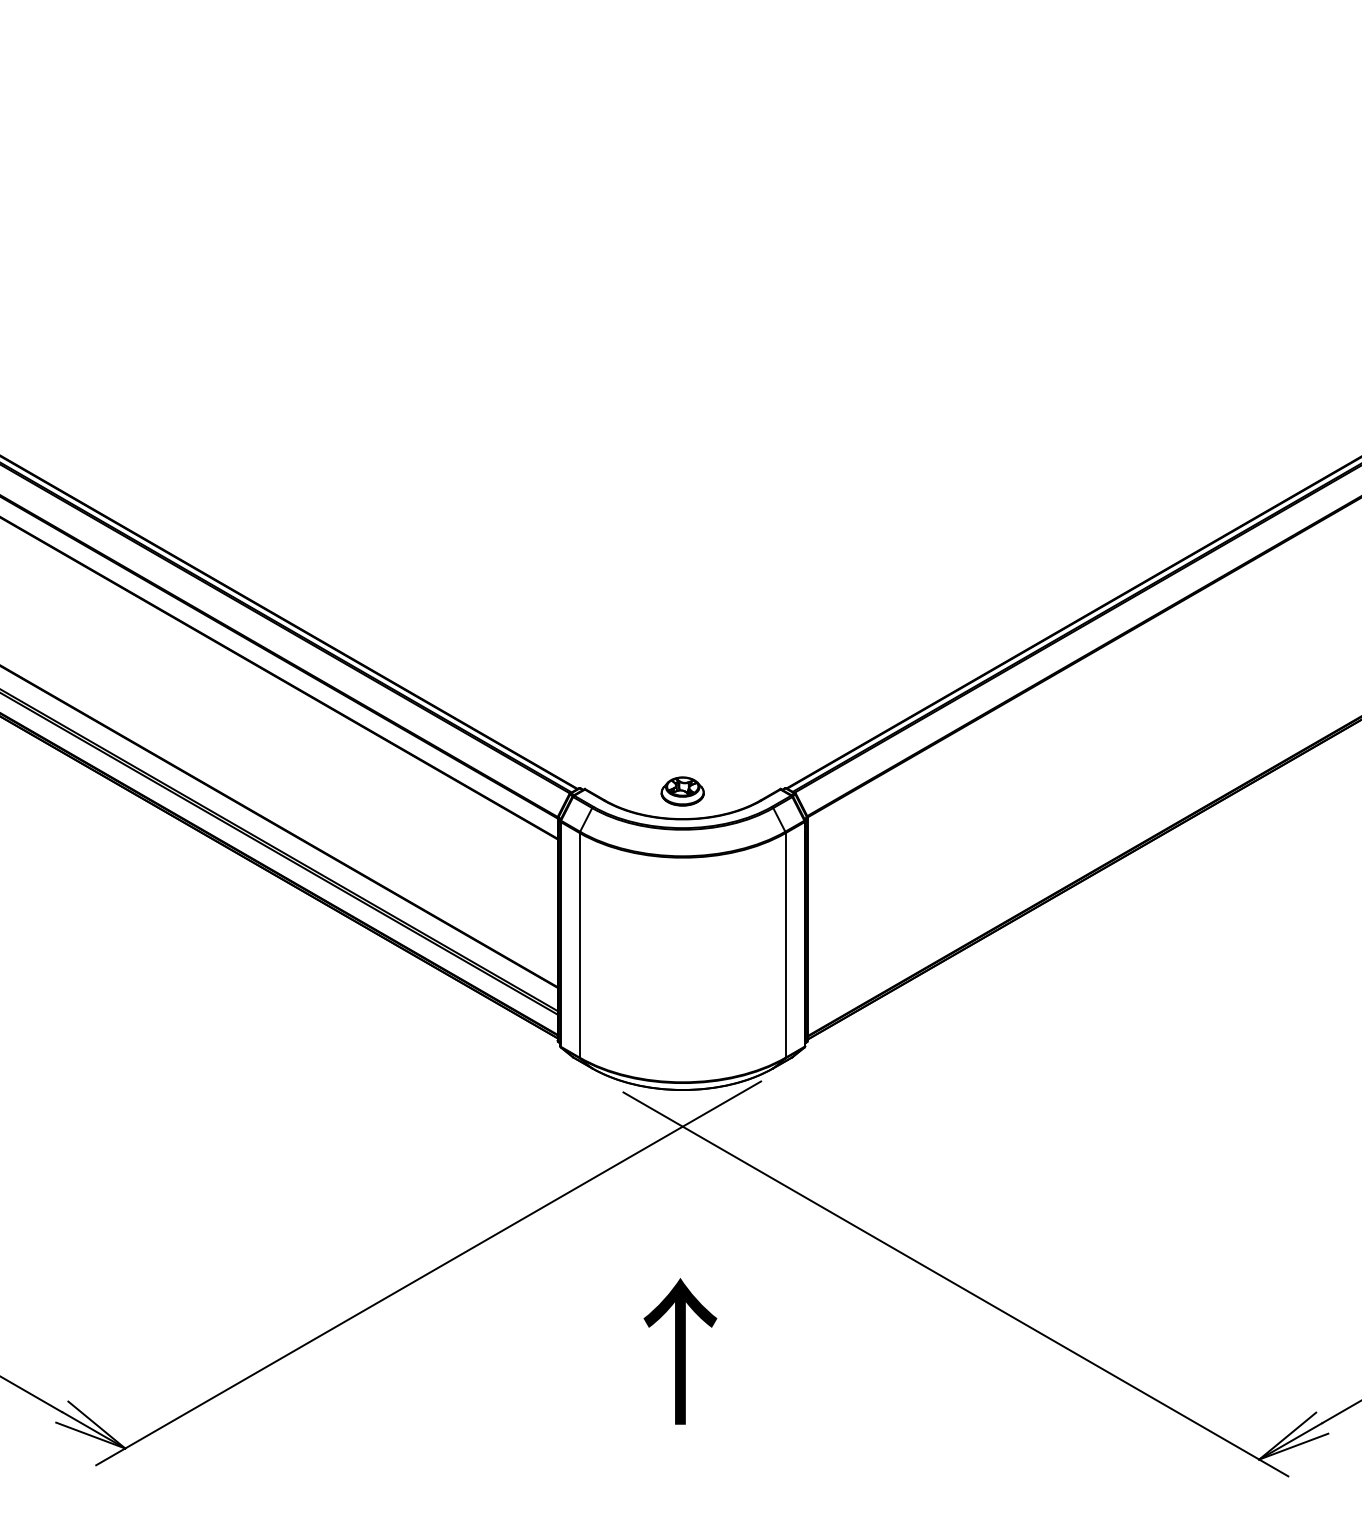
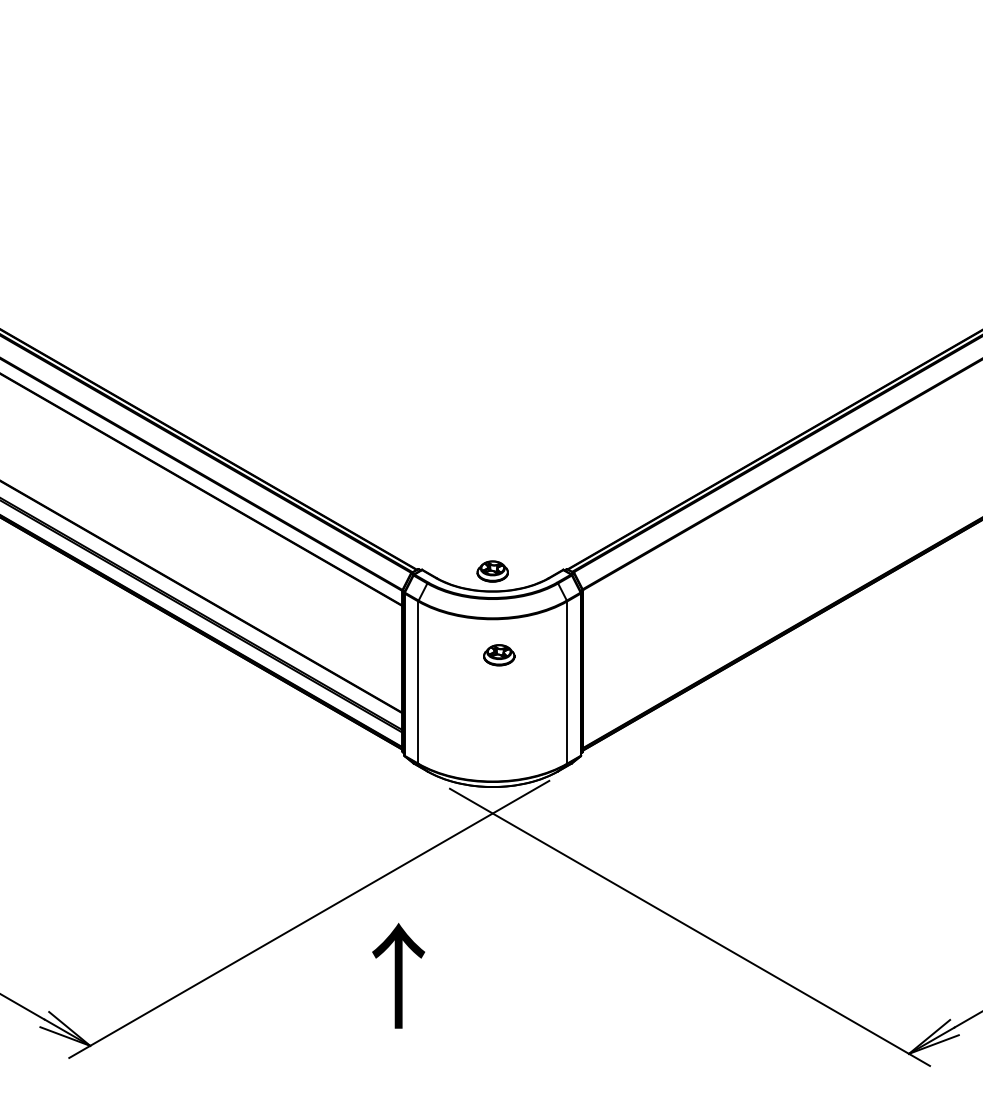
part: (691, 907) -> (499, 655), added
text: (680, 1351) -> (398, 975), moved

